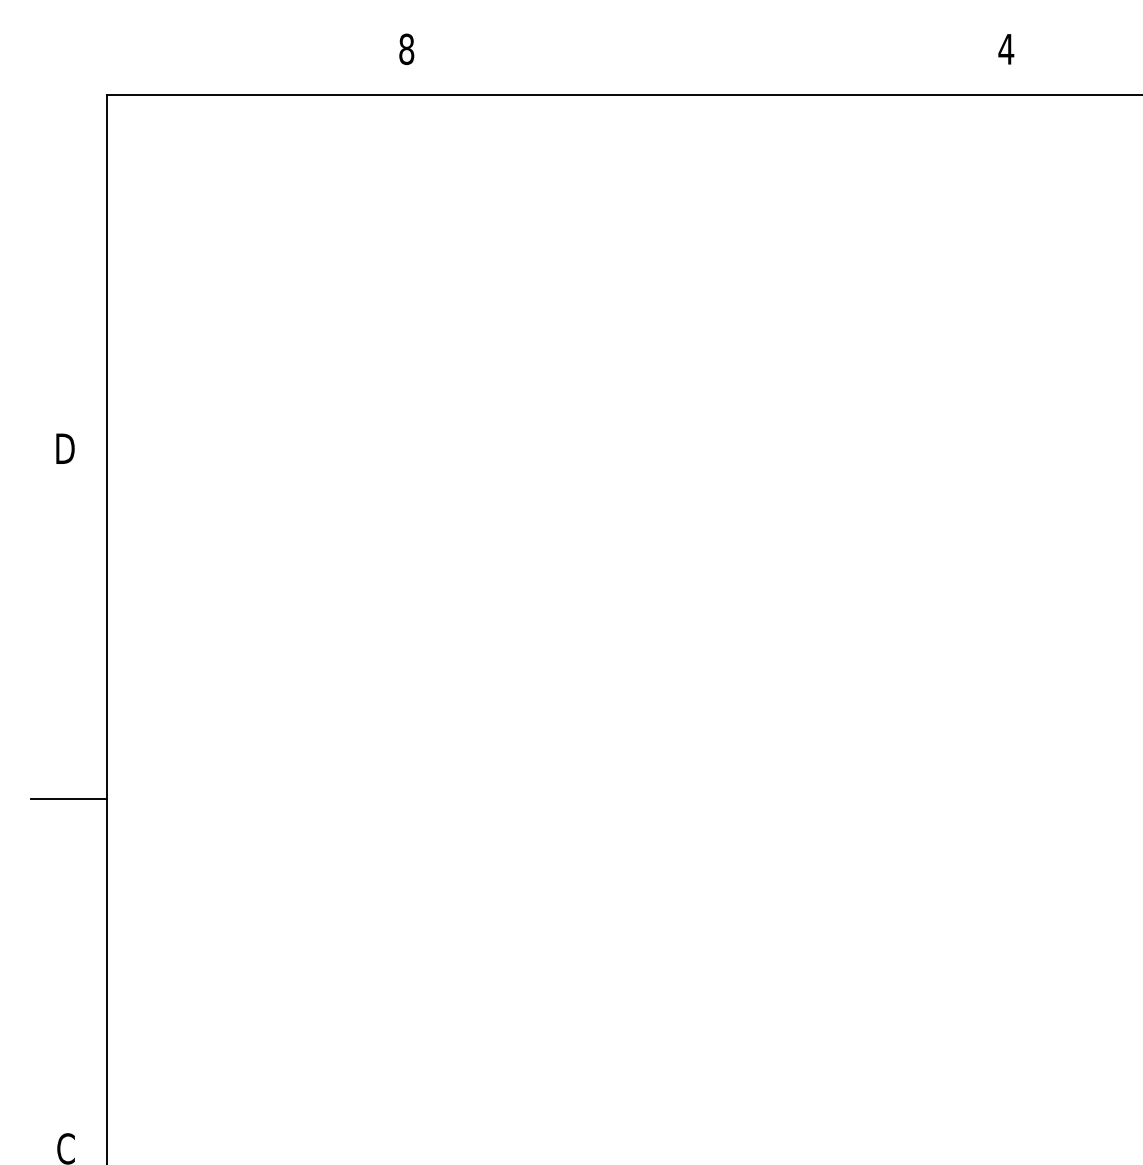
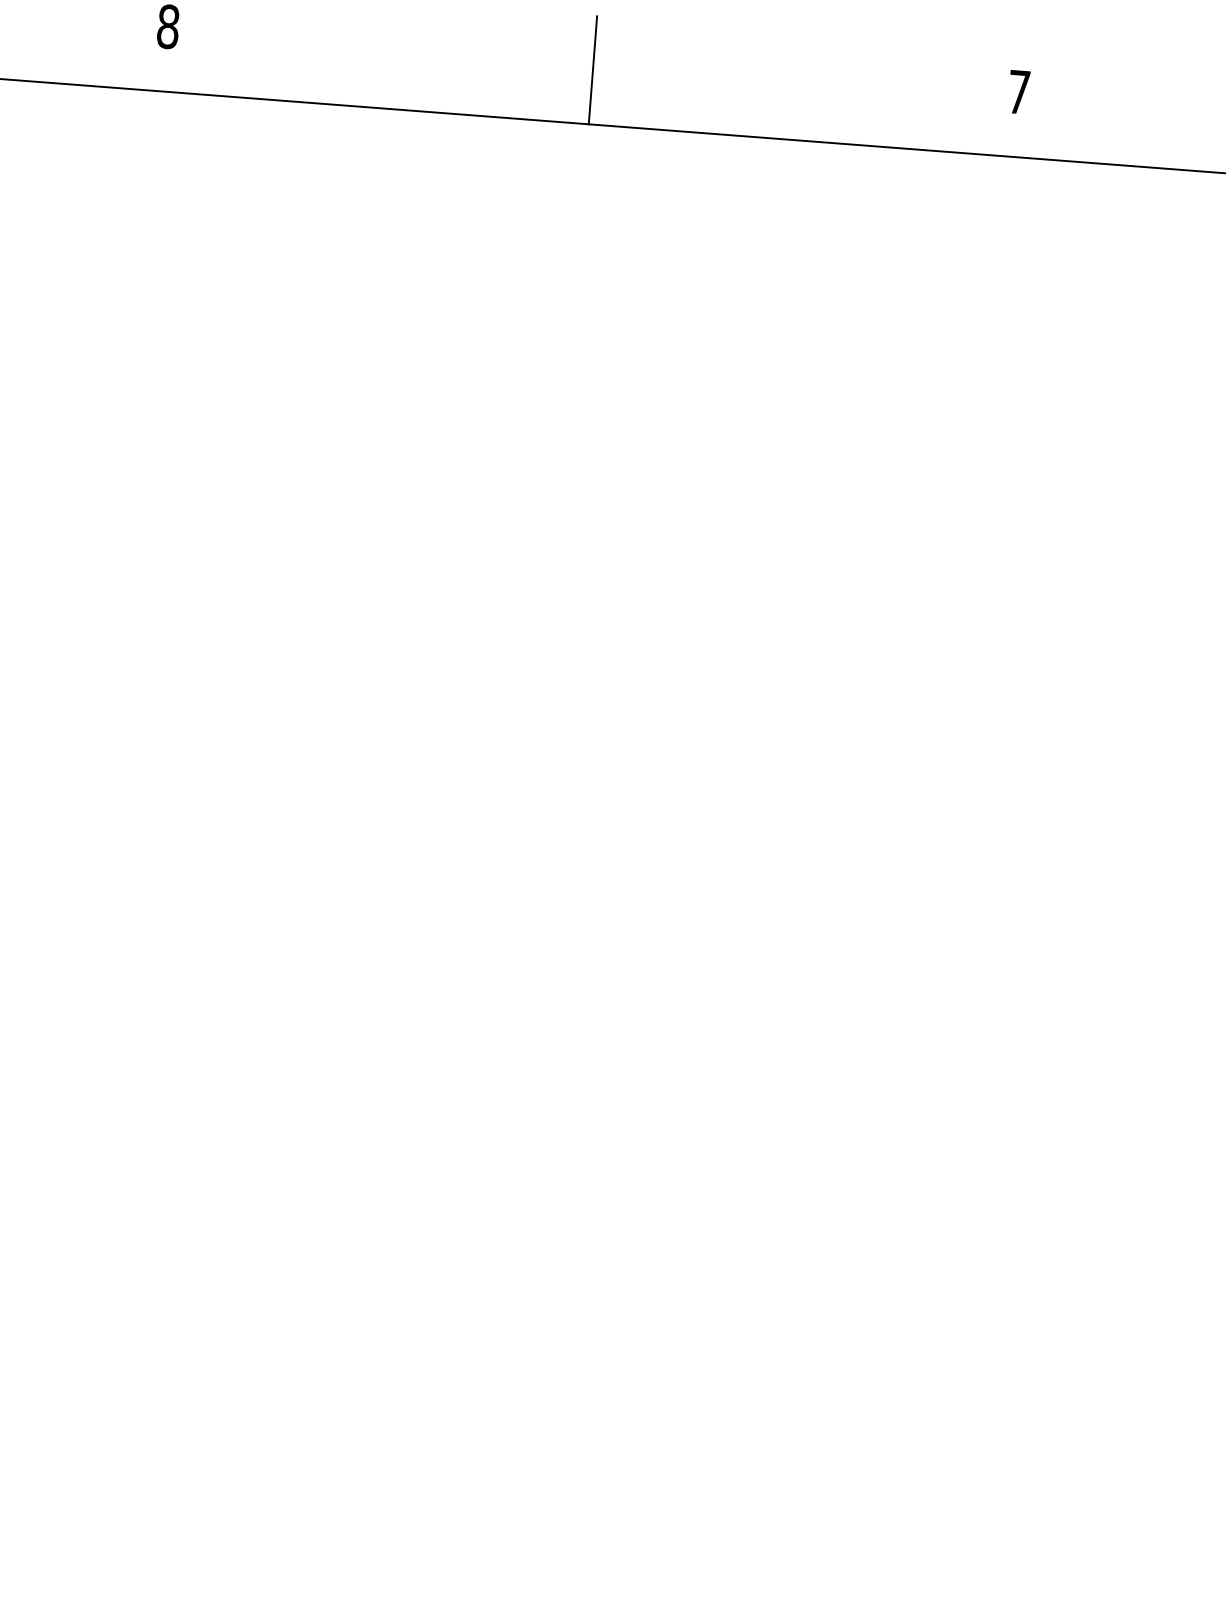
text: (1006, 49) -> (1019, 92), 4 -> 7
line: (706, 56) -> (592, 69), added

